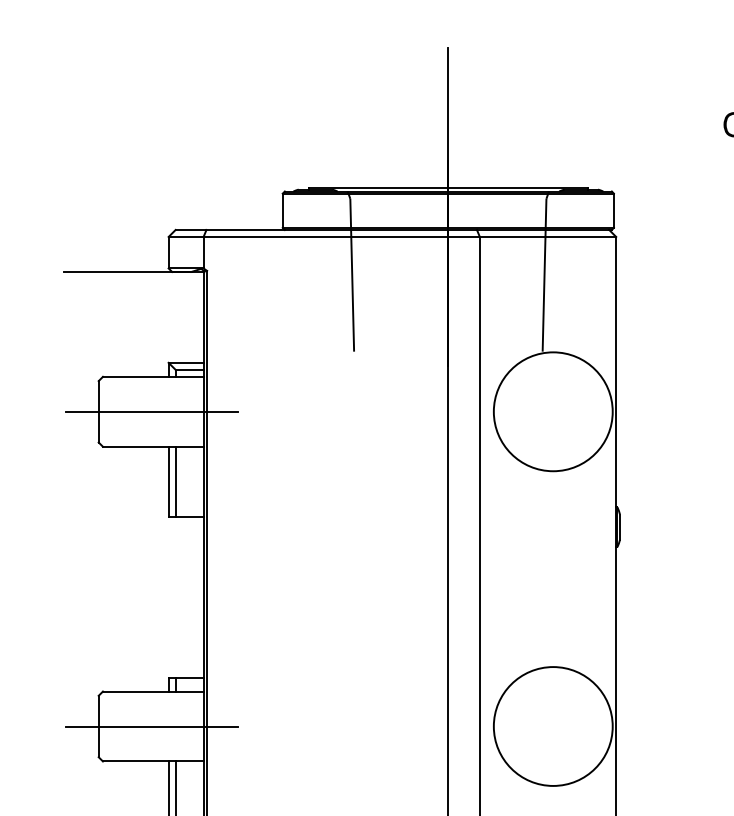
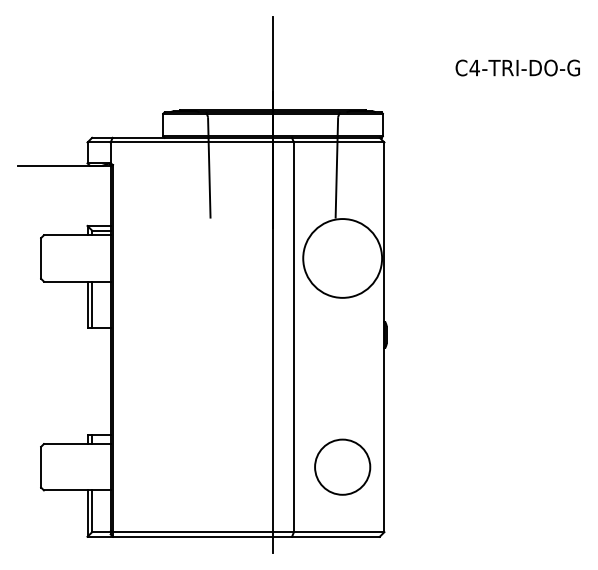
line: (152, 411) -> (76, 258), removed
circle: (553, 725) -> (342, 466), size x0.7
line: (152, 726) -> (76, 467), removed

